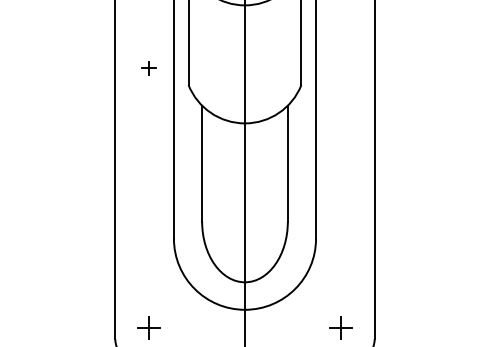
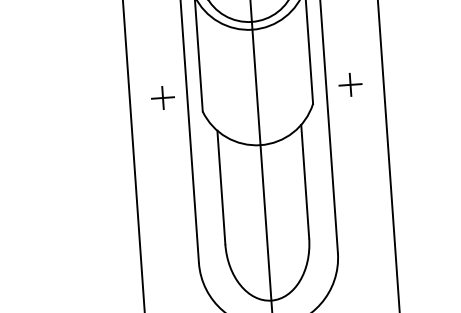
part: (148, 68) -> (162, 98), size x1.67
part: (340, 68) -> (350, 84), added

